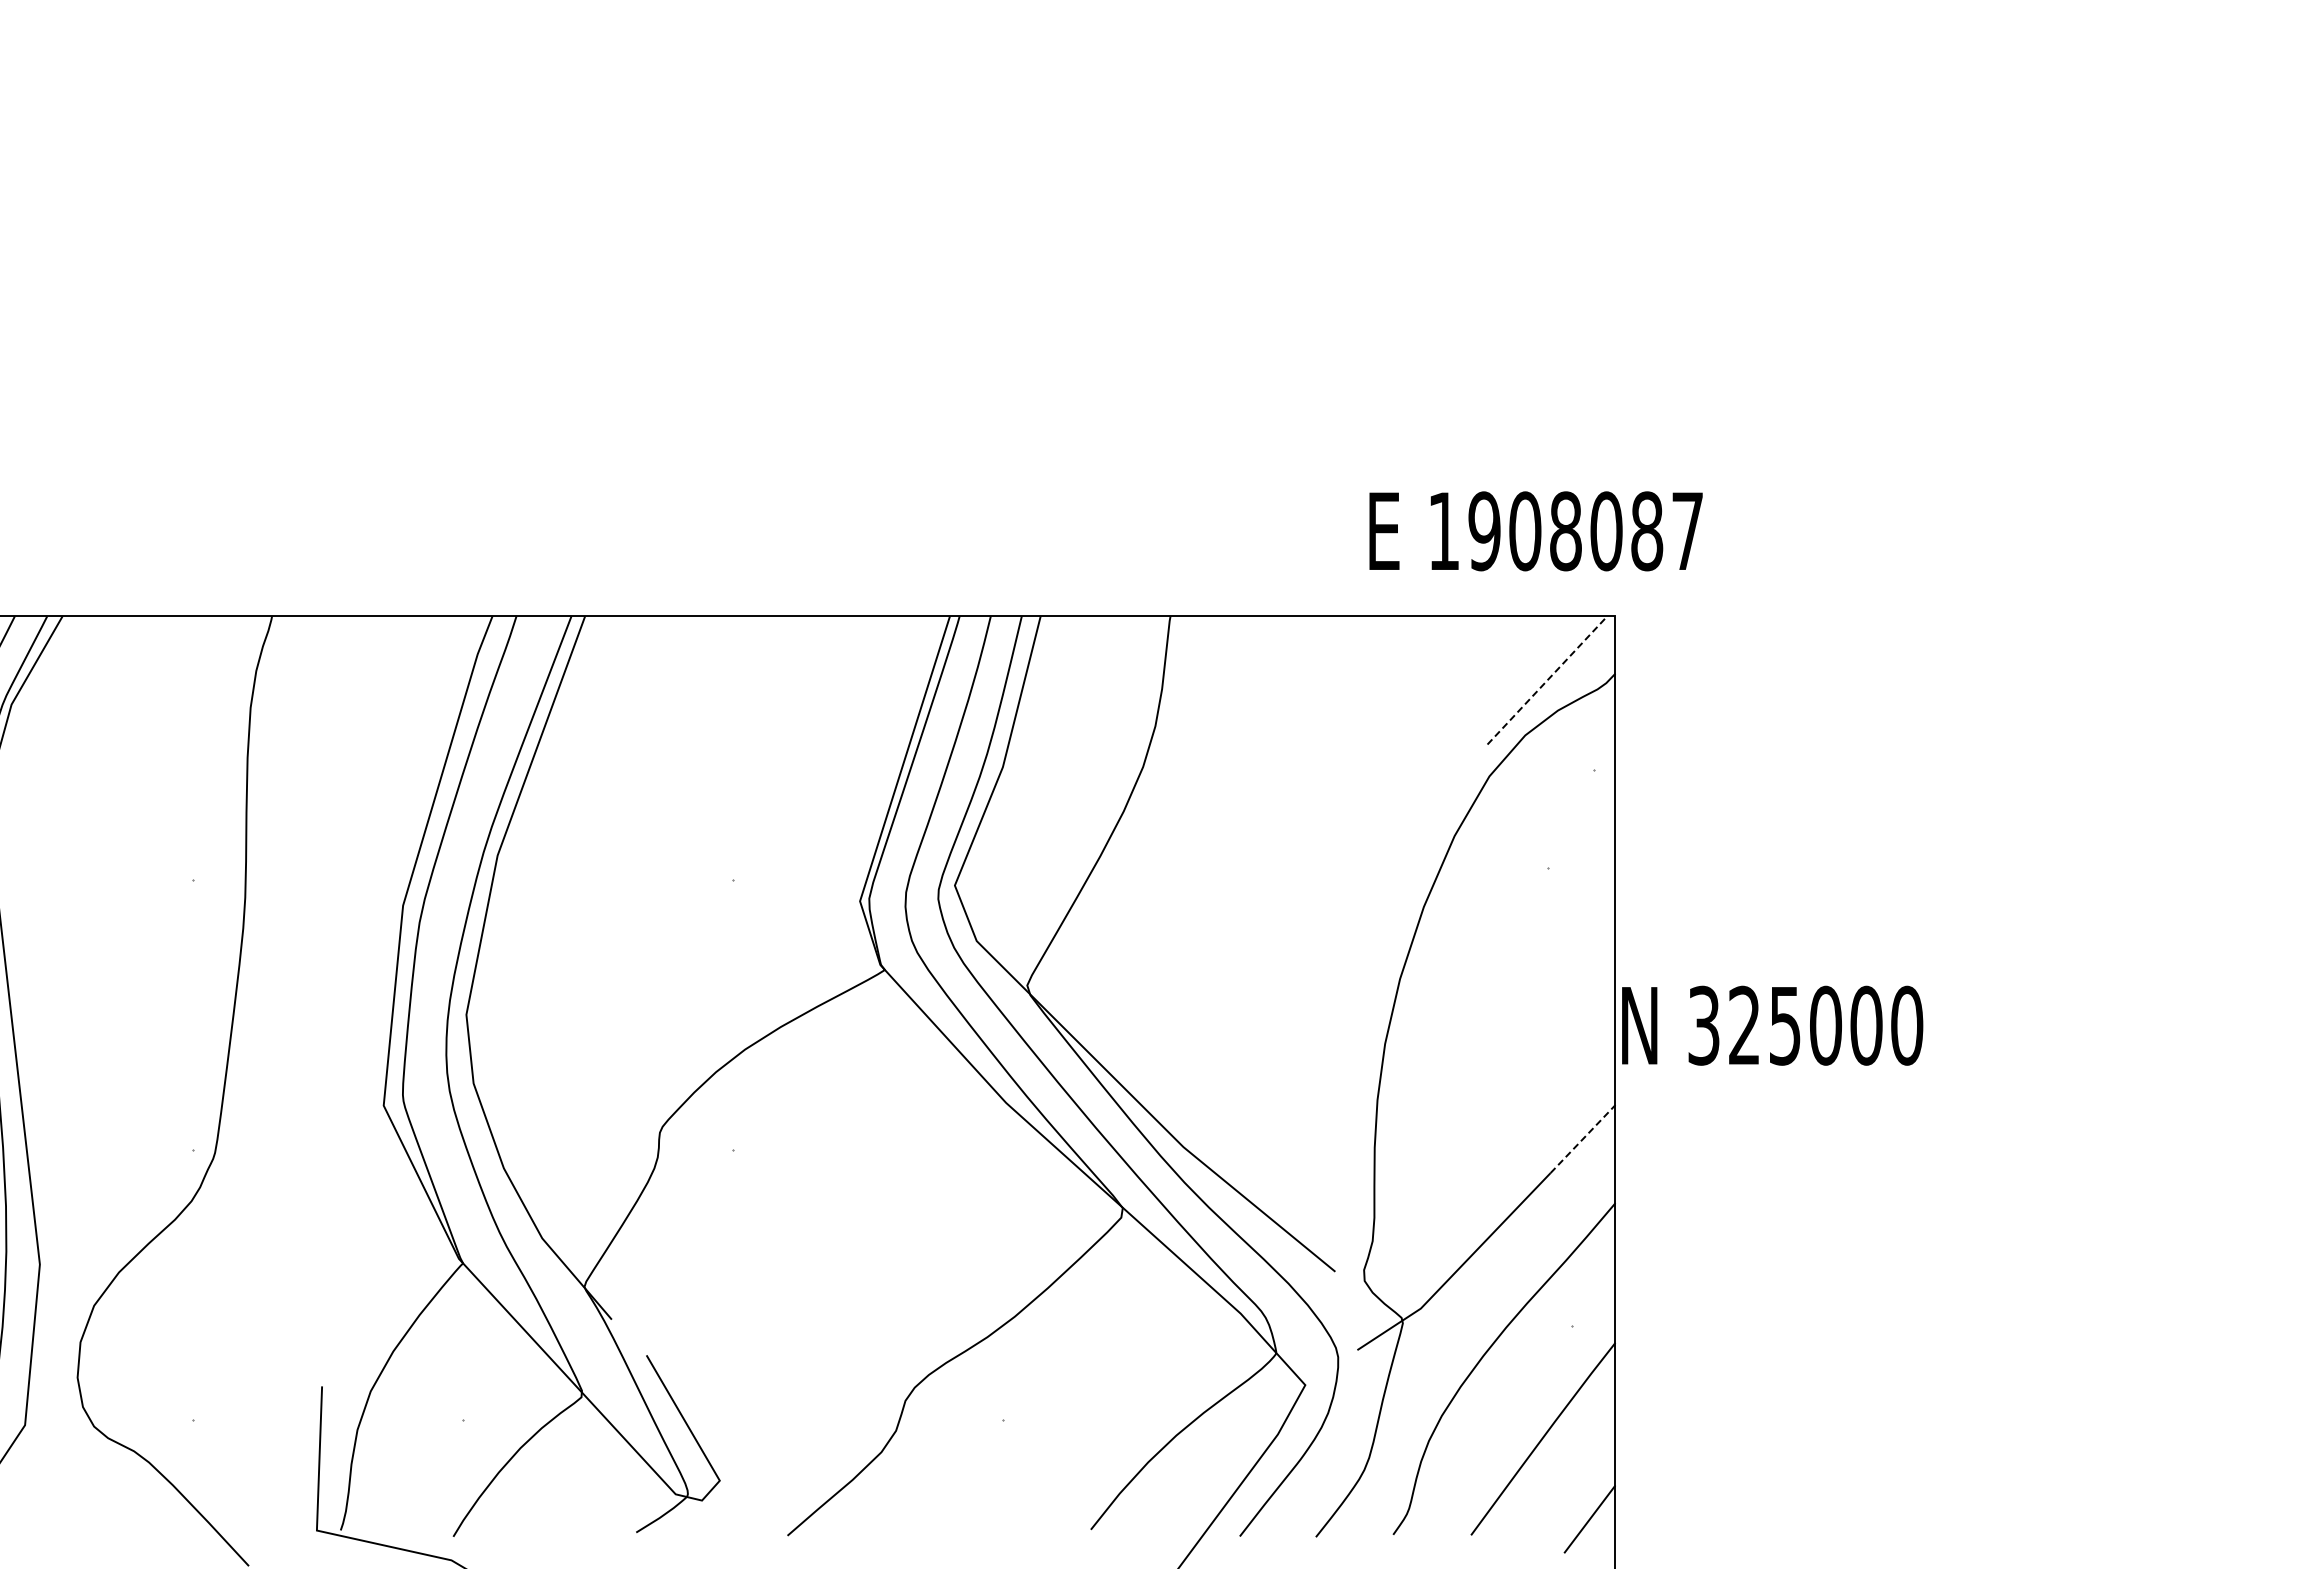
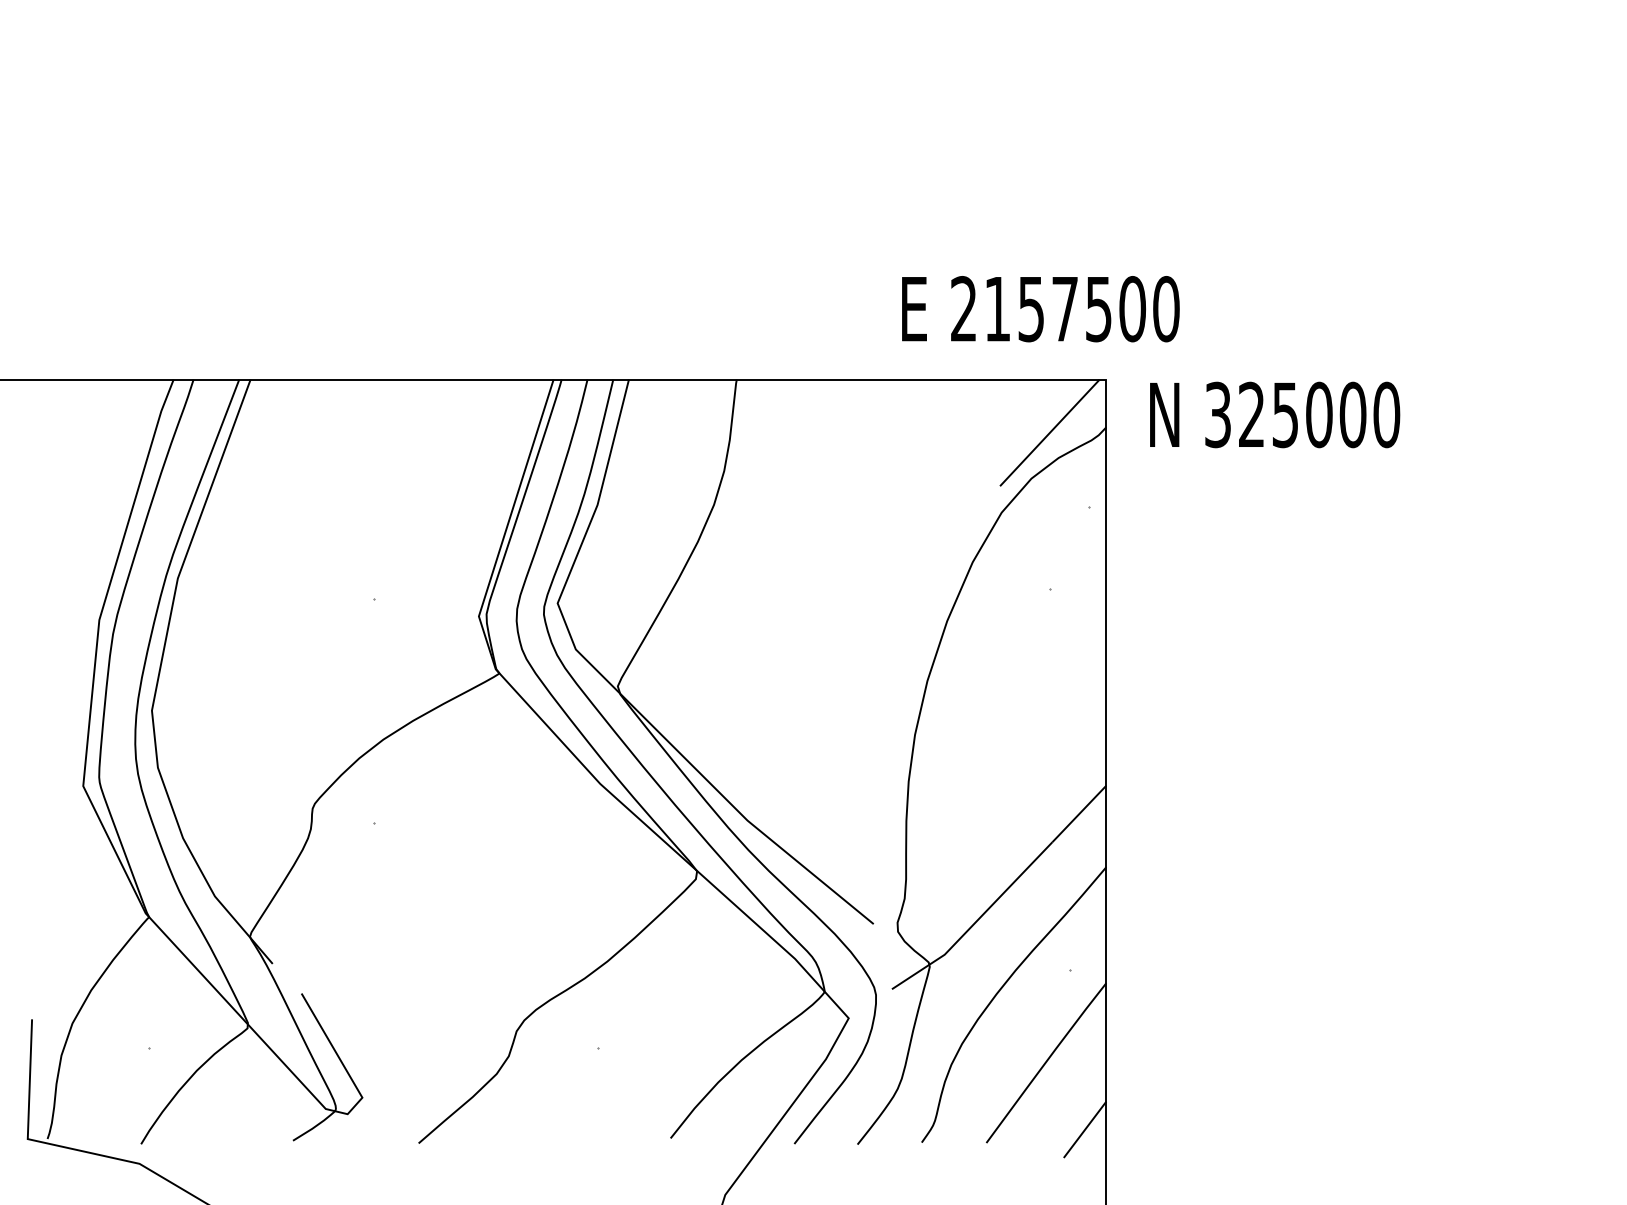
text: (1565, 531) -> (1064, 309), 1908087 -> 2157500
line: (1547, 680) -> (1049, 433), dashed -> solid
text: (1772, 1025) -> (1274, 414), moved
line: (1583, 1139) -> (1079, 814), dashed -> solid

